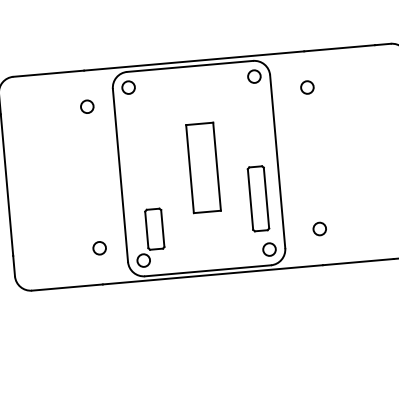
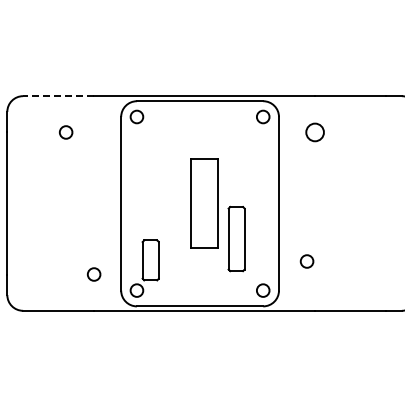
line: (48, 74) -> (58, 96), solid -> dashed
circle: (306, 87) -> (314, 132), size x1.4
circle: (86, 106) -> (65, 132), moved
part: (258, 198) -> (236, 238), moved
circle: (319, 229) -> (306, 261), moved

